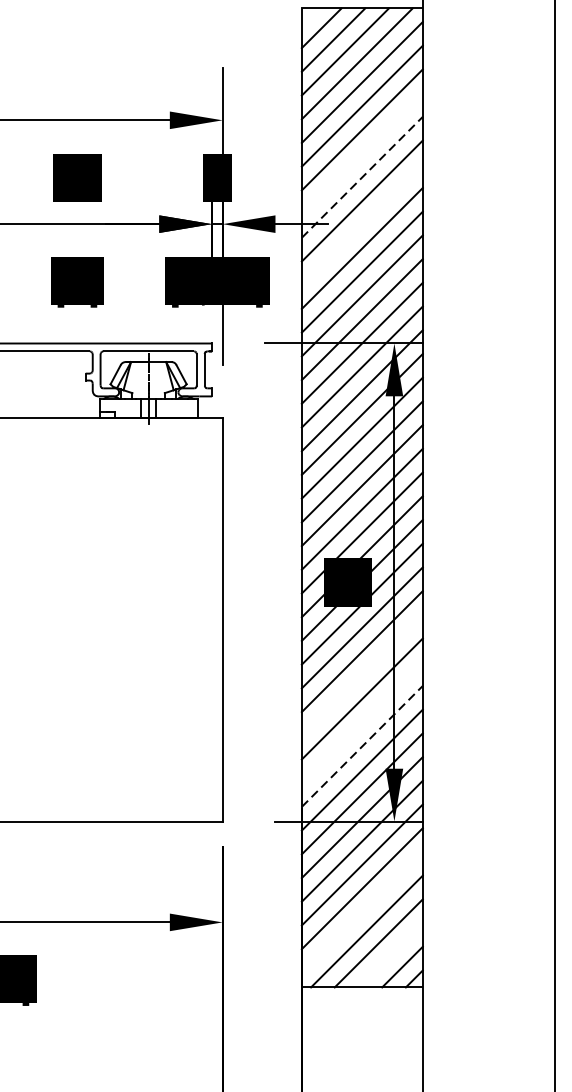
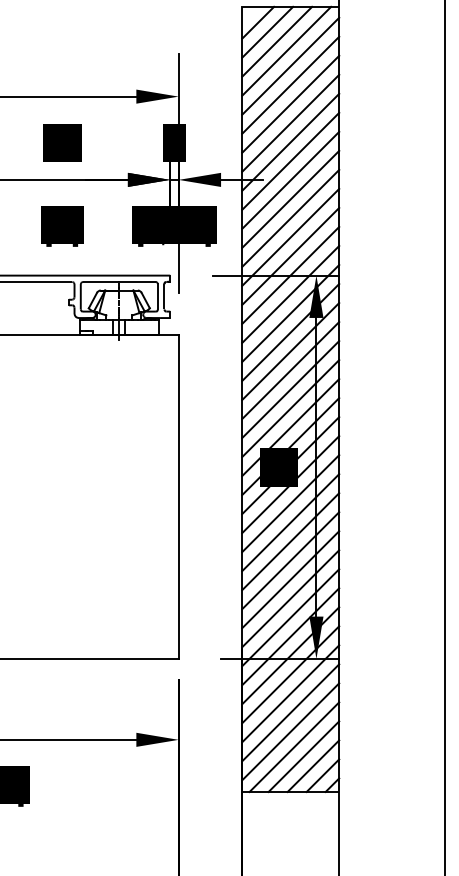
line: (362, 152) -> (290, 122), added
line: (362, 177) -> (290, 142), dashed -> solid
line: (362, 223) -> (290, 179), added
line: (362, 675) -> (290, 541), added
line: (362, 722) -> (290, 579), added
line: (362, 746) -> (290, 598), dashed -> solid
line: (362, 911) -> (290, 731), added
line: (390, 954) -> (313, 765), added

